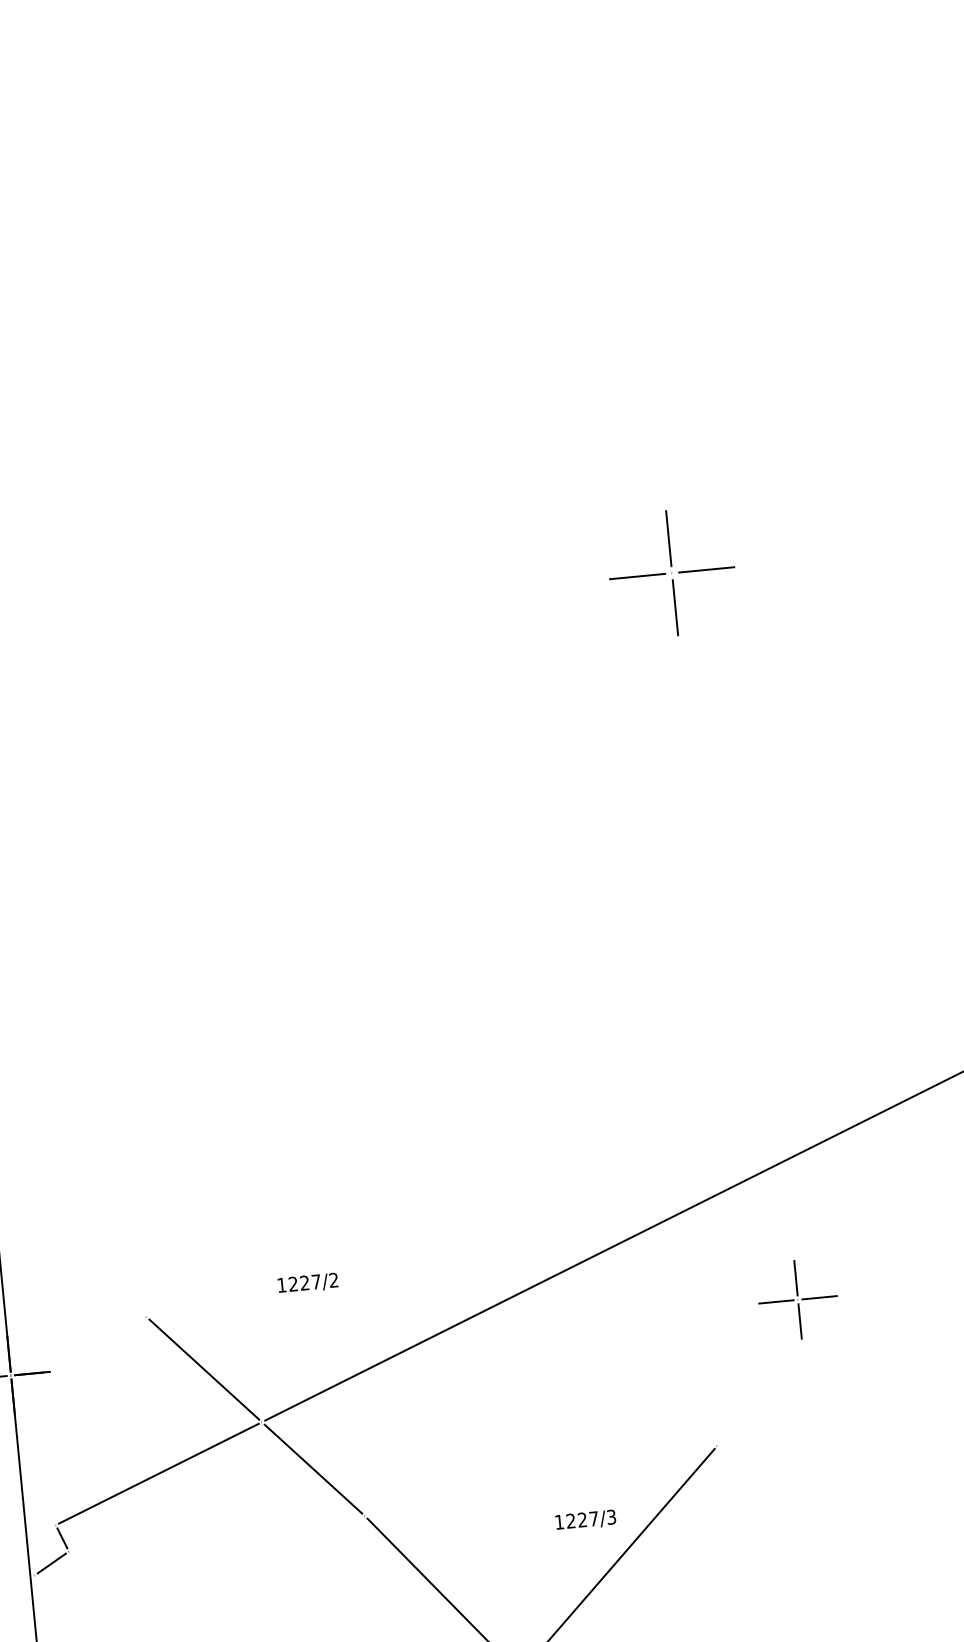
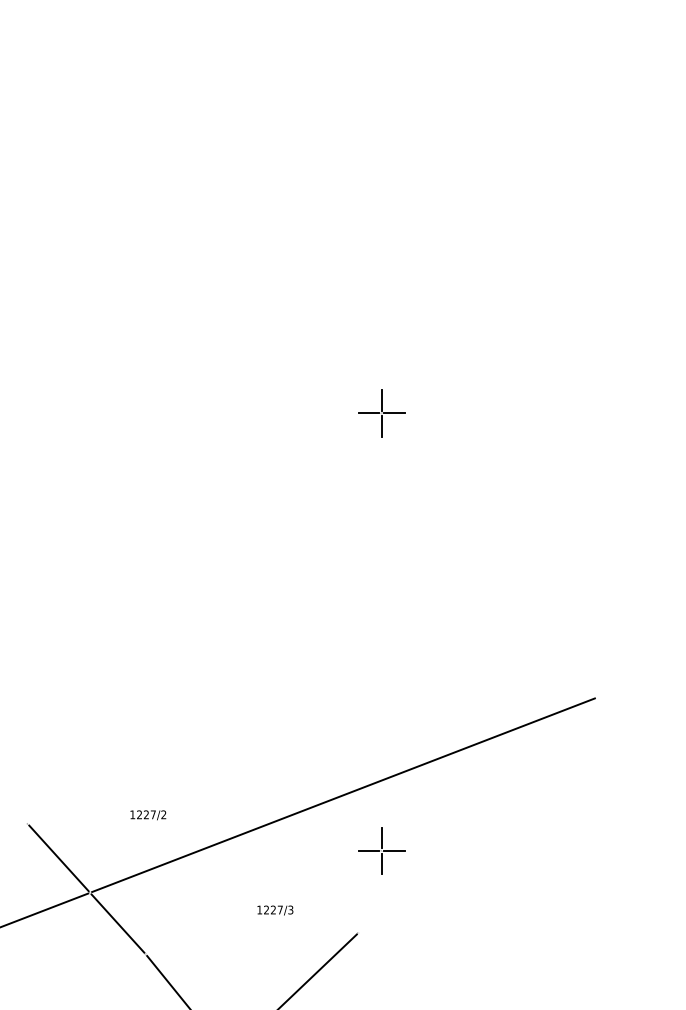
part: (672, 573) -> (381, 413), size x0.62
text: (308, 1283) -> (148, 815), moved
part: (797, 1299) -> (381, 850), moved
text: (585, 1520) -> (275, 910), moved

